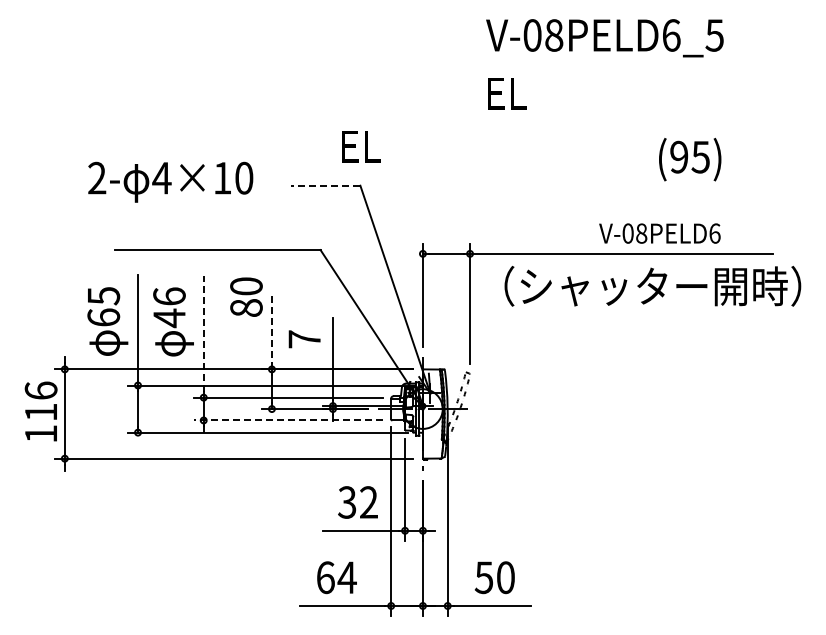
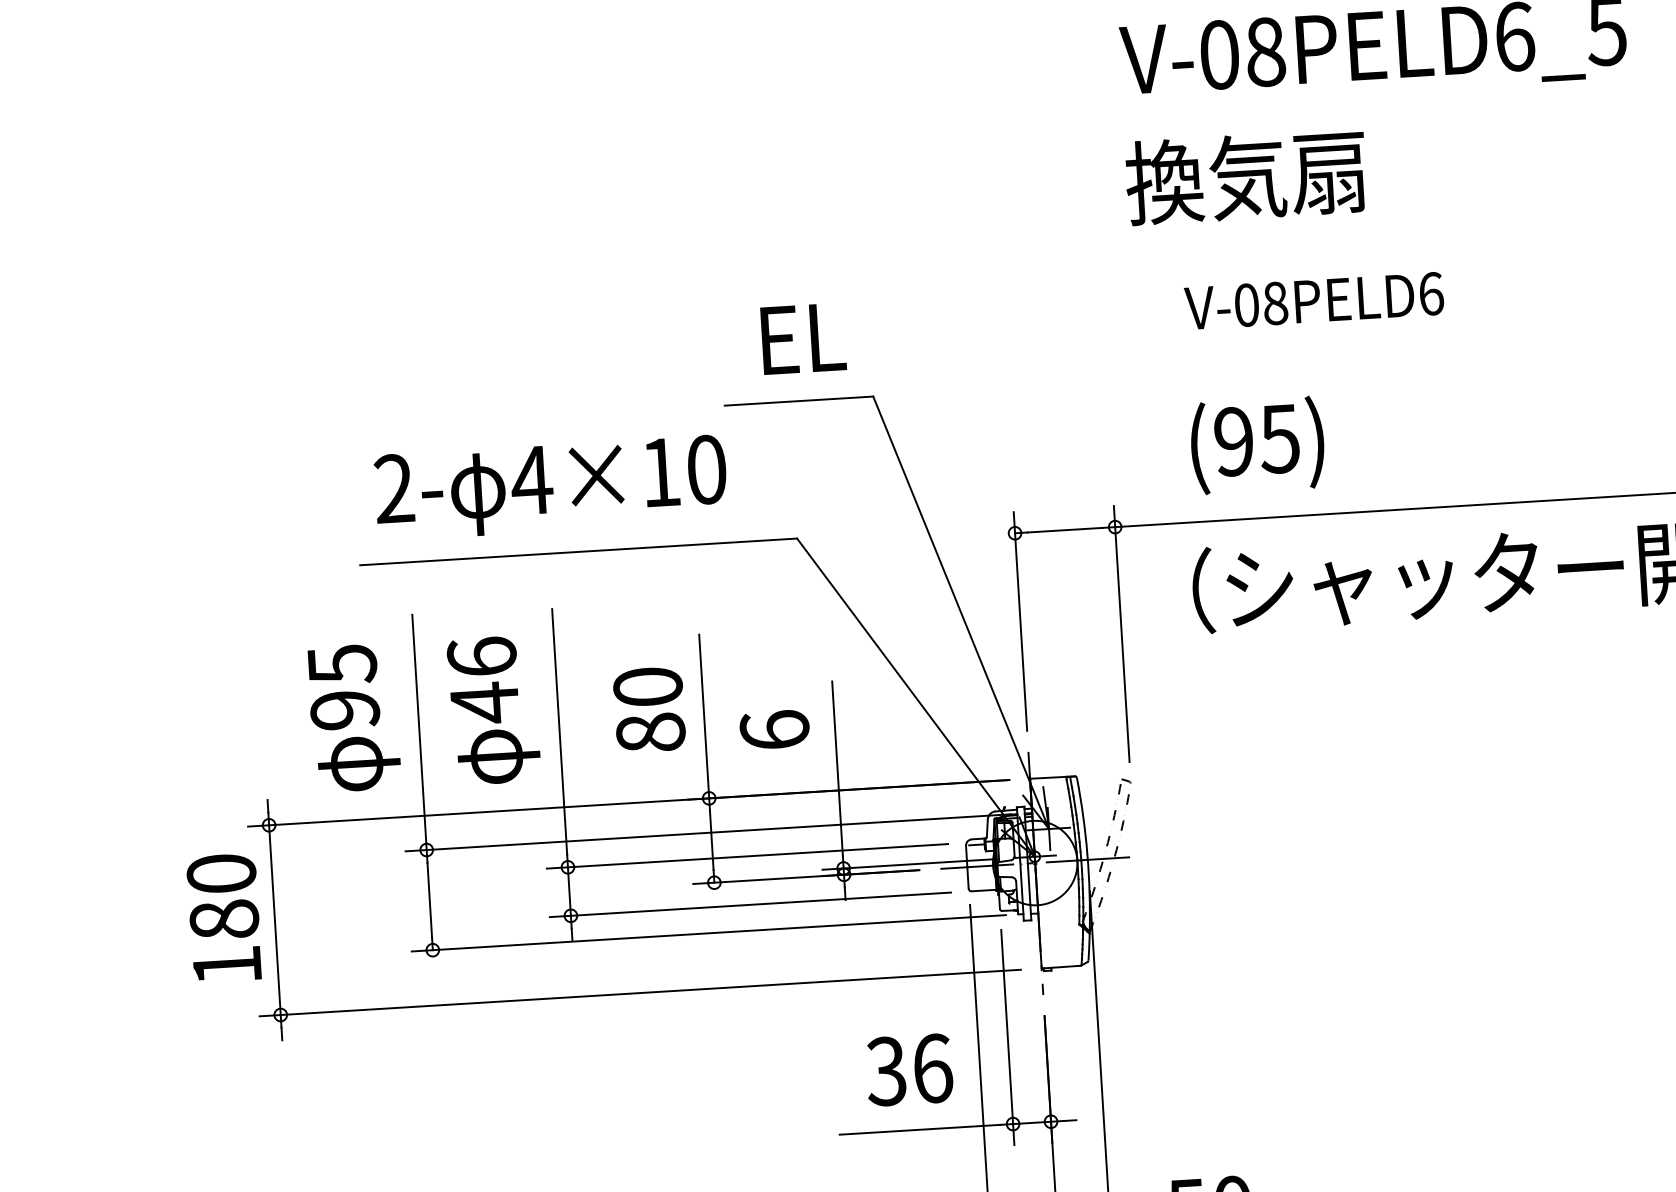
text: (541, 93) -> (1246, 177), EL -> 換気扇
text: (361, 146) -> (803, 338), moved
text: (690, 159) -> (1258, 445), moved
text: (170, 181) -> (550, 486), moved
line: (325, 185) -> (799, 400), dashed -> solid
text: (659, 233) -> (1313, 300), moved
text: (246, 296) -> (649, 708), moved
text: (103, 317) -> (344, 710), 65 -> 95
line: (271, 330) -> (703, 715), dashed -> solid
line: (203, 333) -> (559, 731), dashed -> solid
text: (304, 339) -> (774, 730), 7 -> 6
text: (40, 401) -> (221, 896), 116 -> 180
line: (287, 420) -> (748, 904), dashed -> solid
text: (369, 502) -> (933, 1068), 32 -> 36

